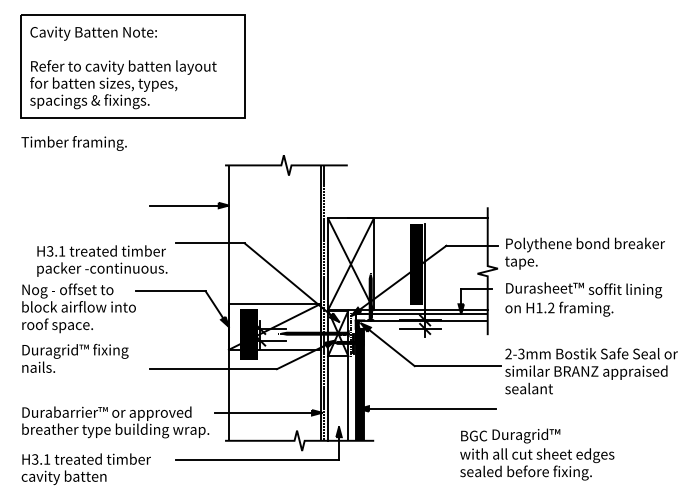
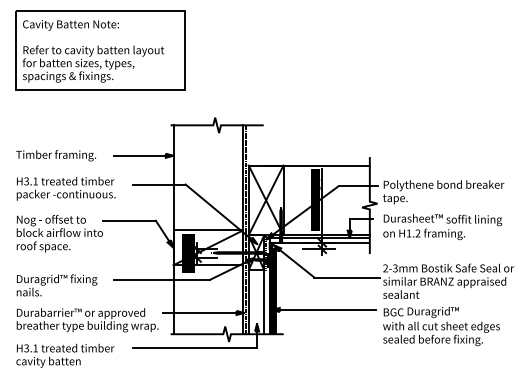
text: (73, 143) -> (55, 155), moved
text: (102, 260) -> (66, 188), moved
text: (75, 358) -> (57, 285), moved
text: (537, 454) -> (441, 326), moved

